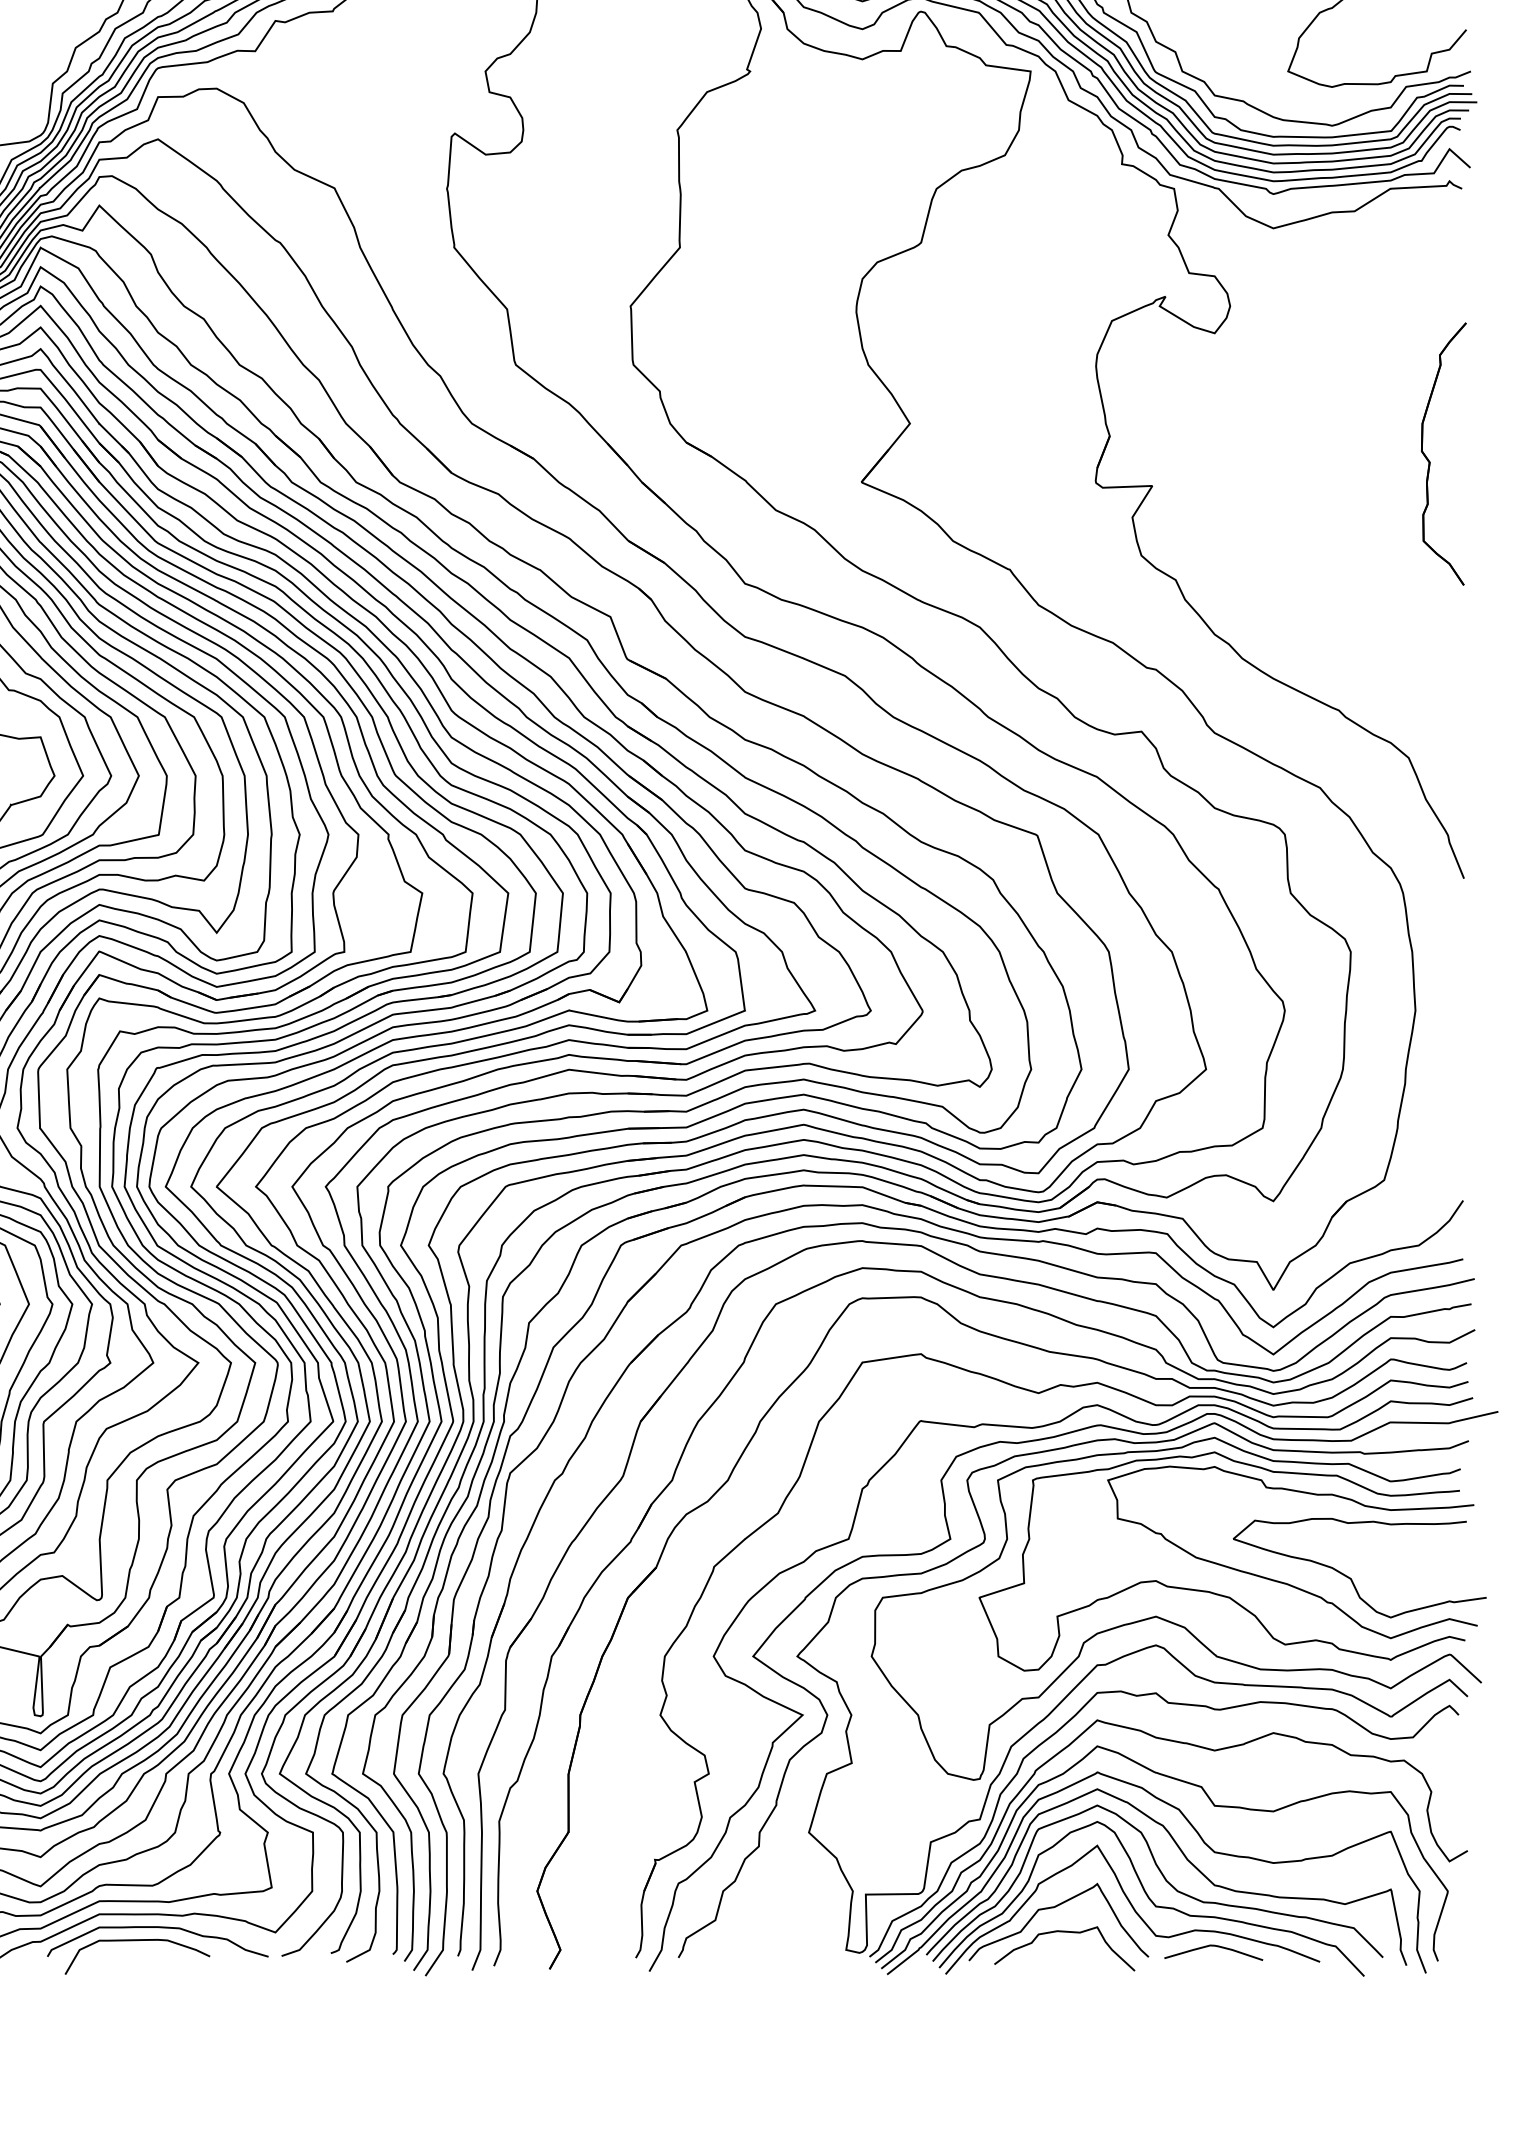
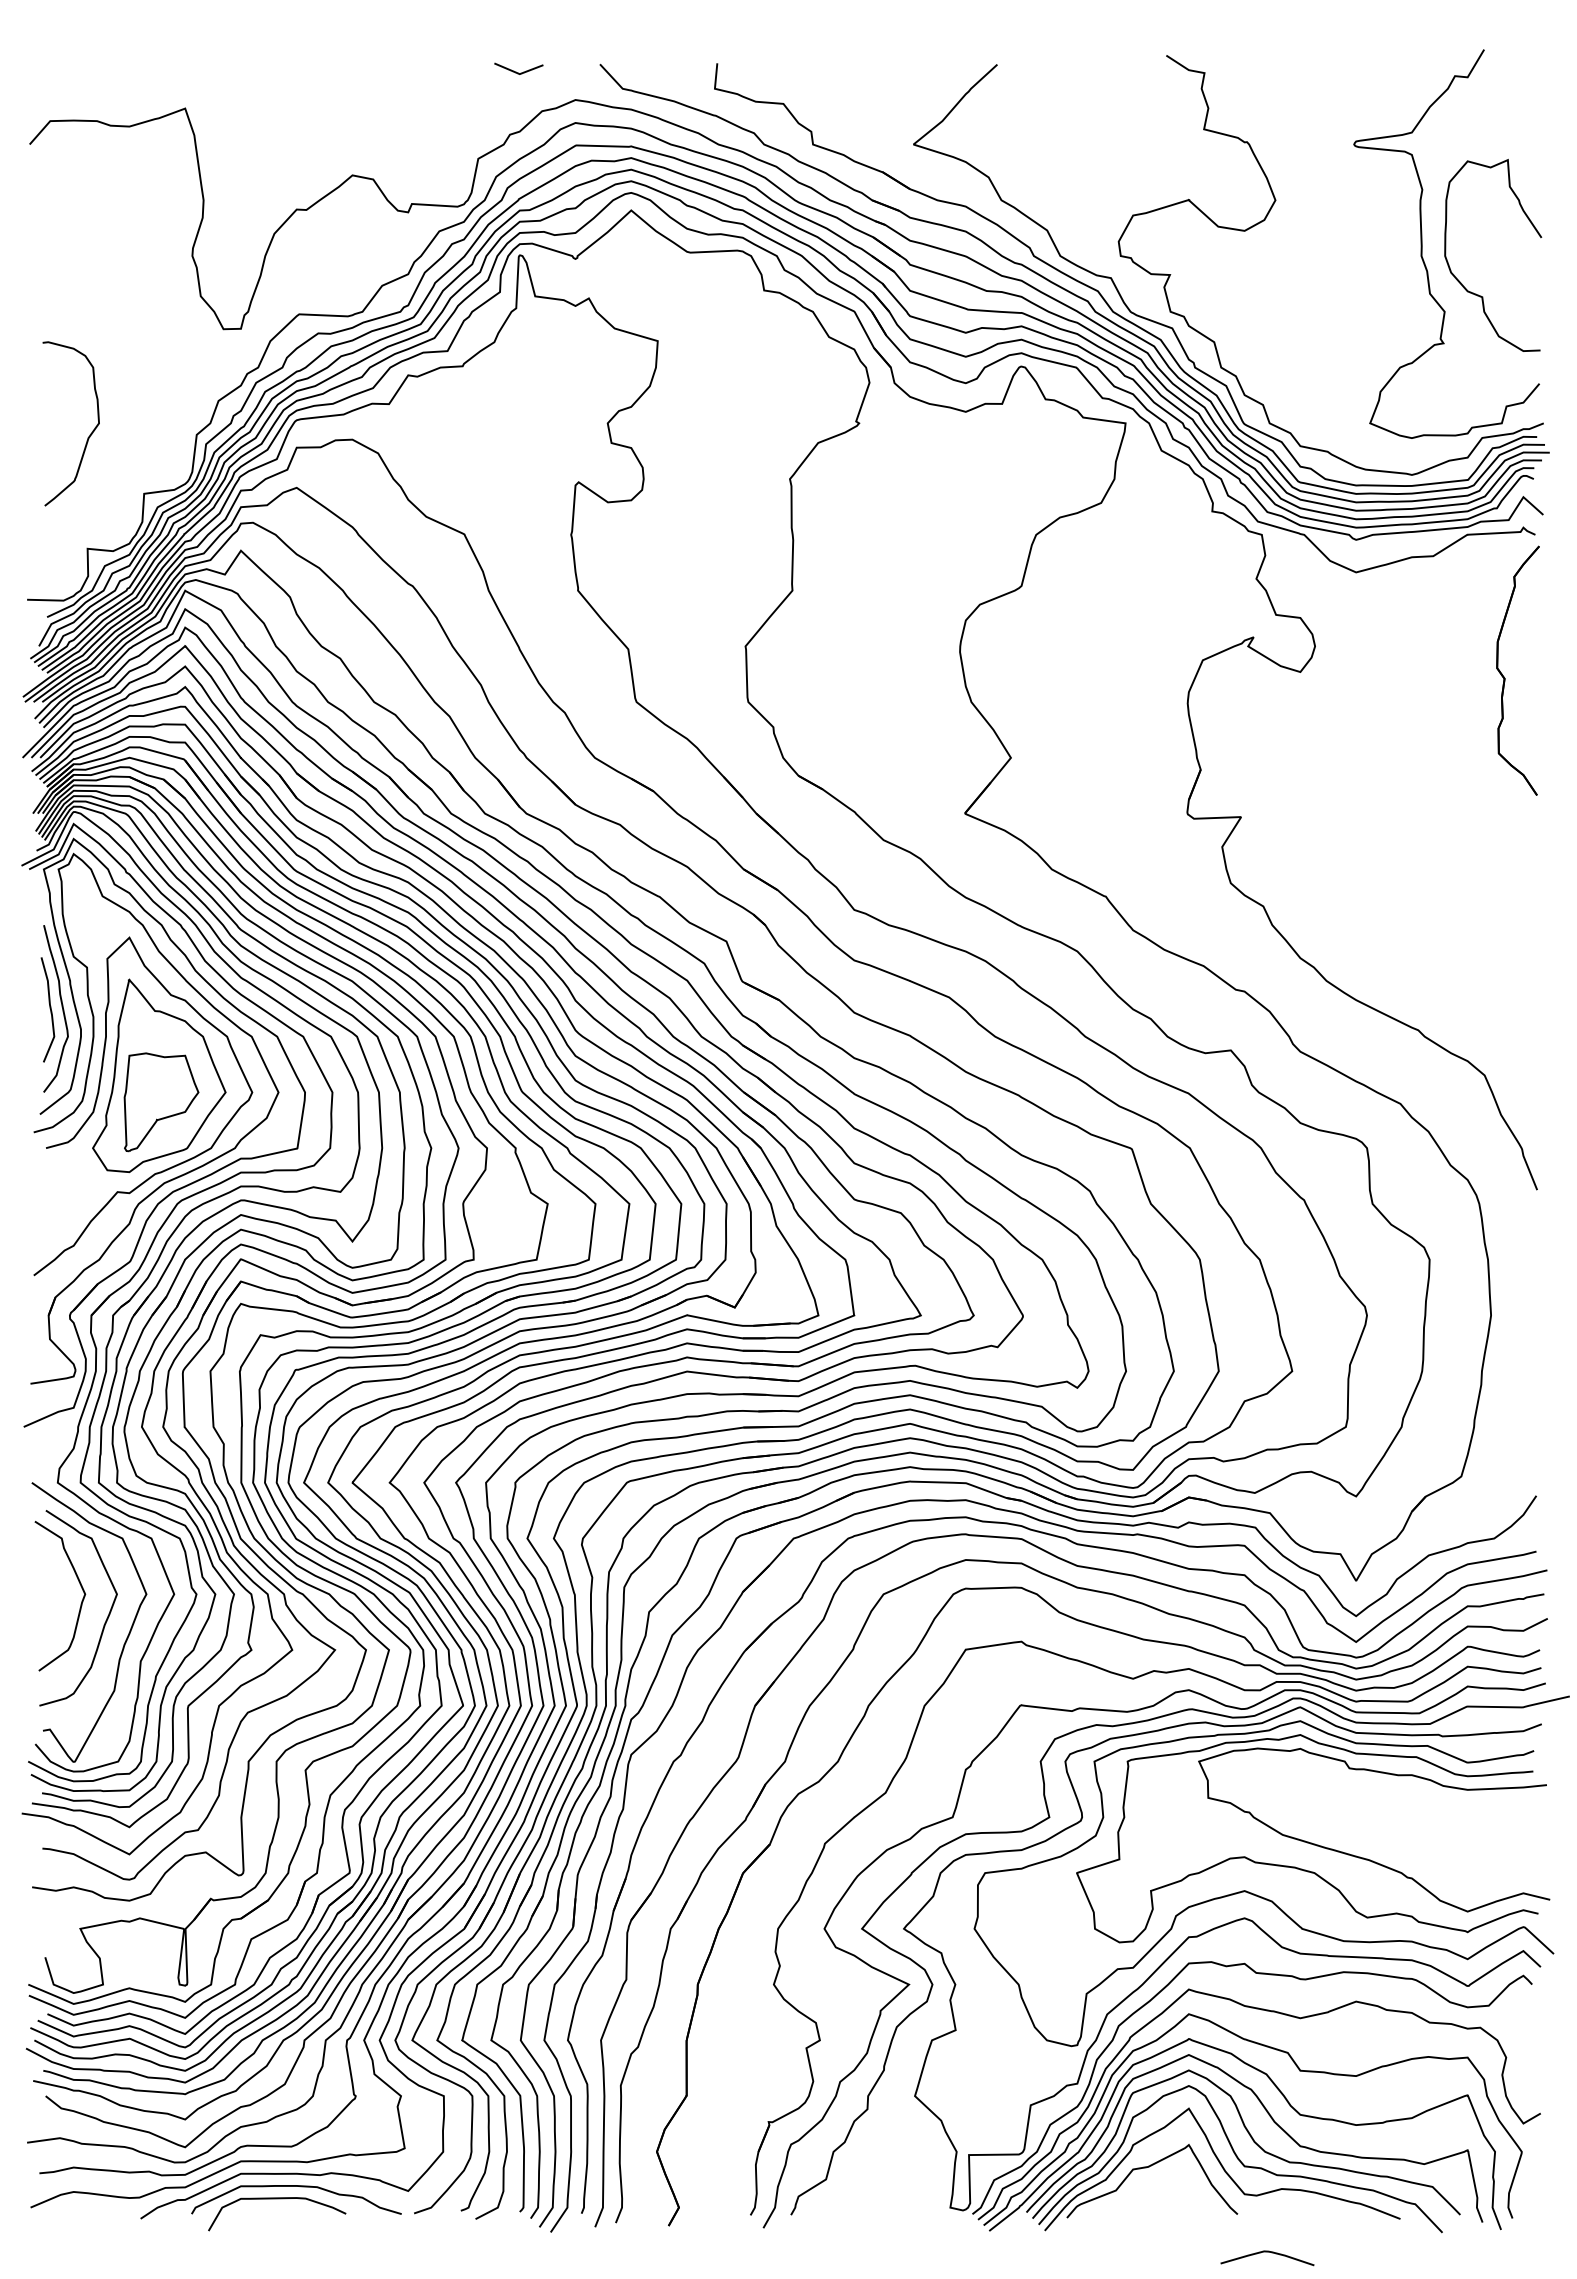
part: (1429, 460) -> (1504, 676), moved
curve: (1351, 1578) -> (1430, 1854), removed
curve: (1064, 1932) -> (1157, 2191), removed
curve: (1213, 1946) -> (1267, 2252), moved

